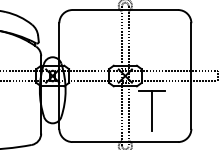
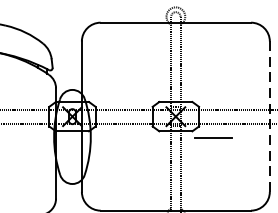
line: (191, 76) -> (270, 117), solid -> dashed
line: (151, 110) -> (213, 165), removed

